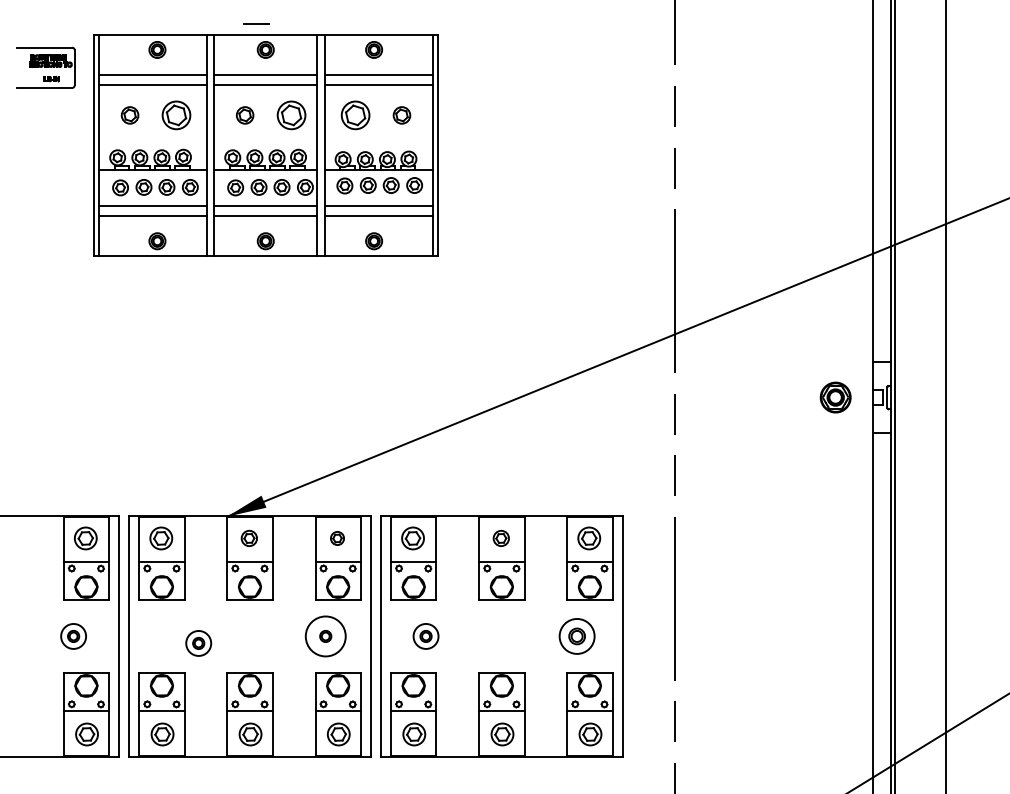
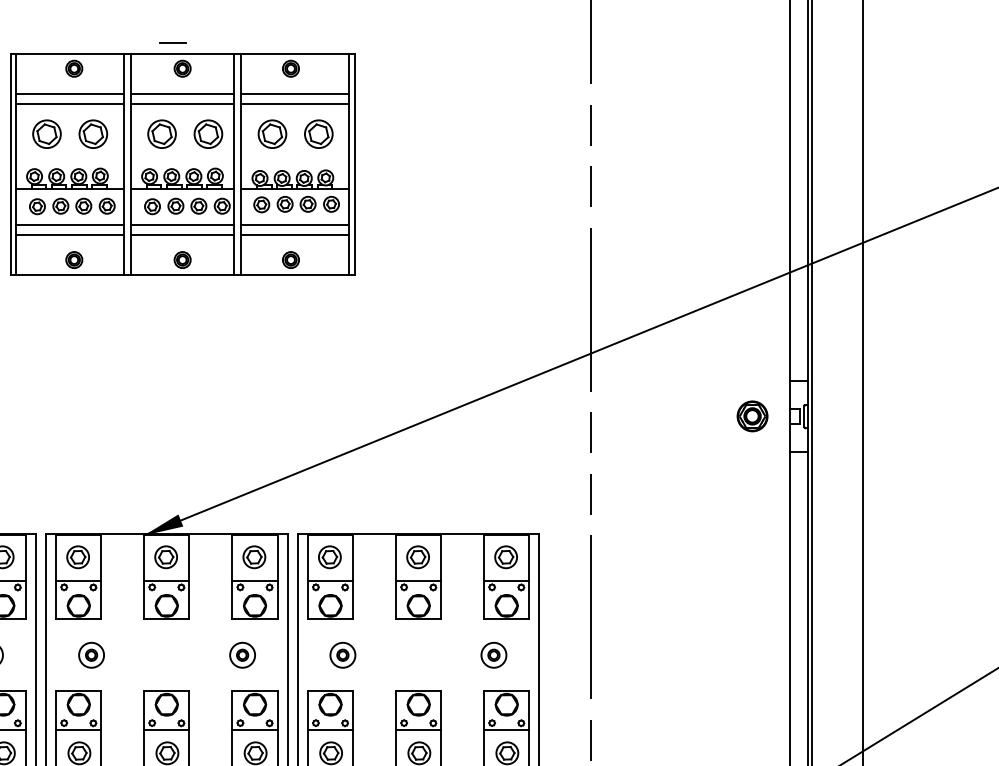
part: (129, 115) -> (46, 134), size x1.67
part: (244, 115) -> (161, 134), size x1.67
part: (401, 115) -> (318, 134), size x1.67
part: (249, 538) -> (166, 557), size x1.43
part: (337, 538) -> (254, 557), size x1.67
part: (501, 538) -> (418, 557), size x1.43
circle: (325, 635) -> (242, 654), size x0.62
part: (576, 636) -> (493, 655), size x0.71
part: (198, 643) -> (91, 655), moved

